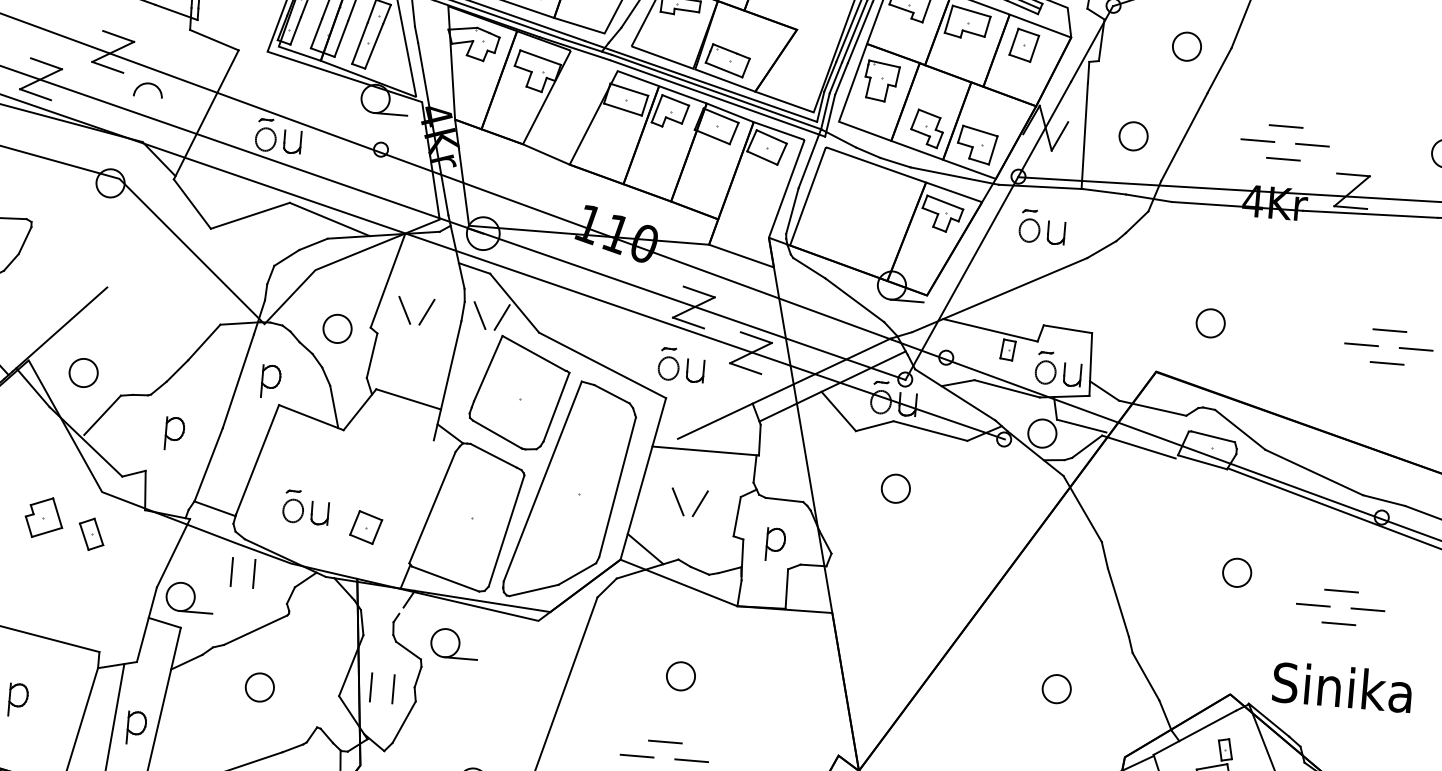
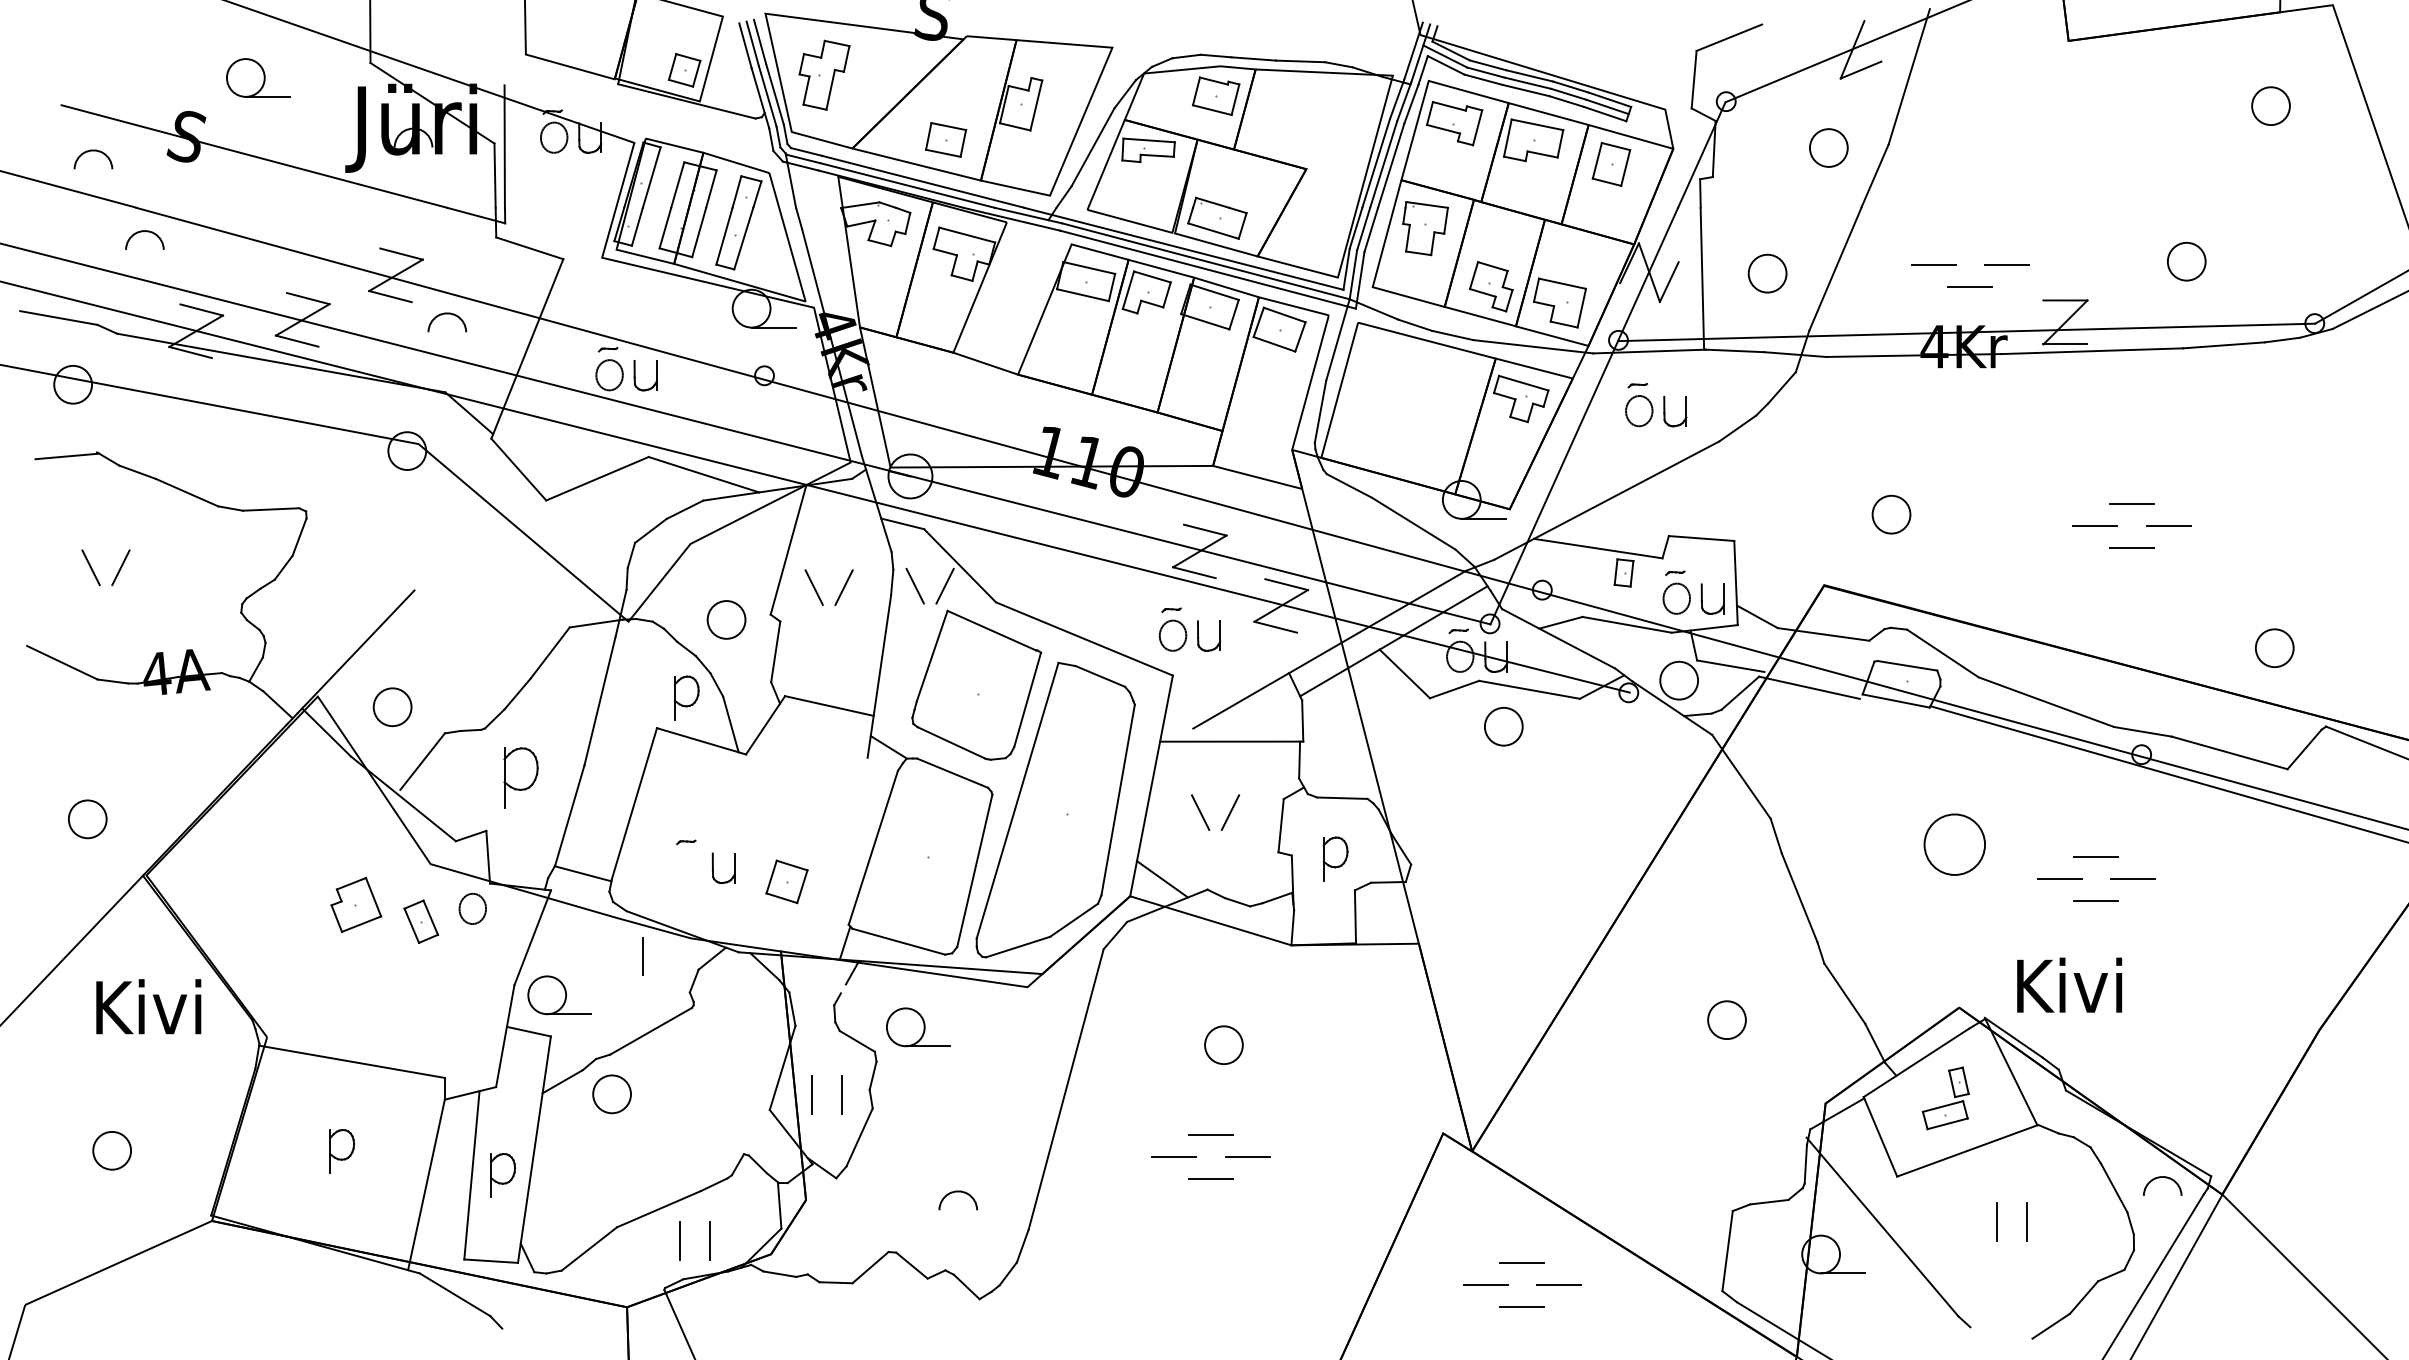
line: (1286, 126) -> (1970, 243), removed
part: (270, 381) -> (686, 697), moved
part: (174, 433) -> (520, 778), size x1.4
circle: (895, 488) -> (1503, 726), moved
part: (293, 510) -> (472, 908), moved
line: (231, 572) -> (612, 956), removed
circle: (1236, 572) -> (1954, 844), size x1.6
circle: (259, 687) -> (611, 1094), moved
text: (1342, 687) -> (2108, 985), Sinika -> Kivi

